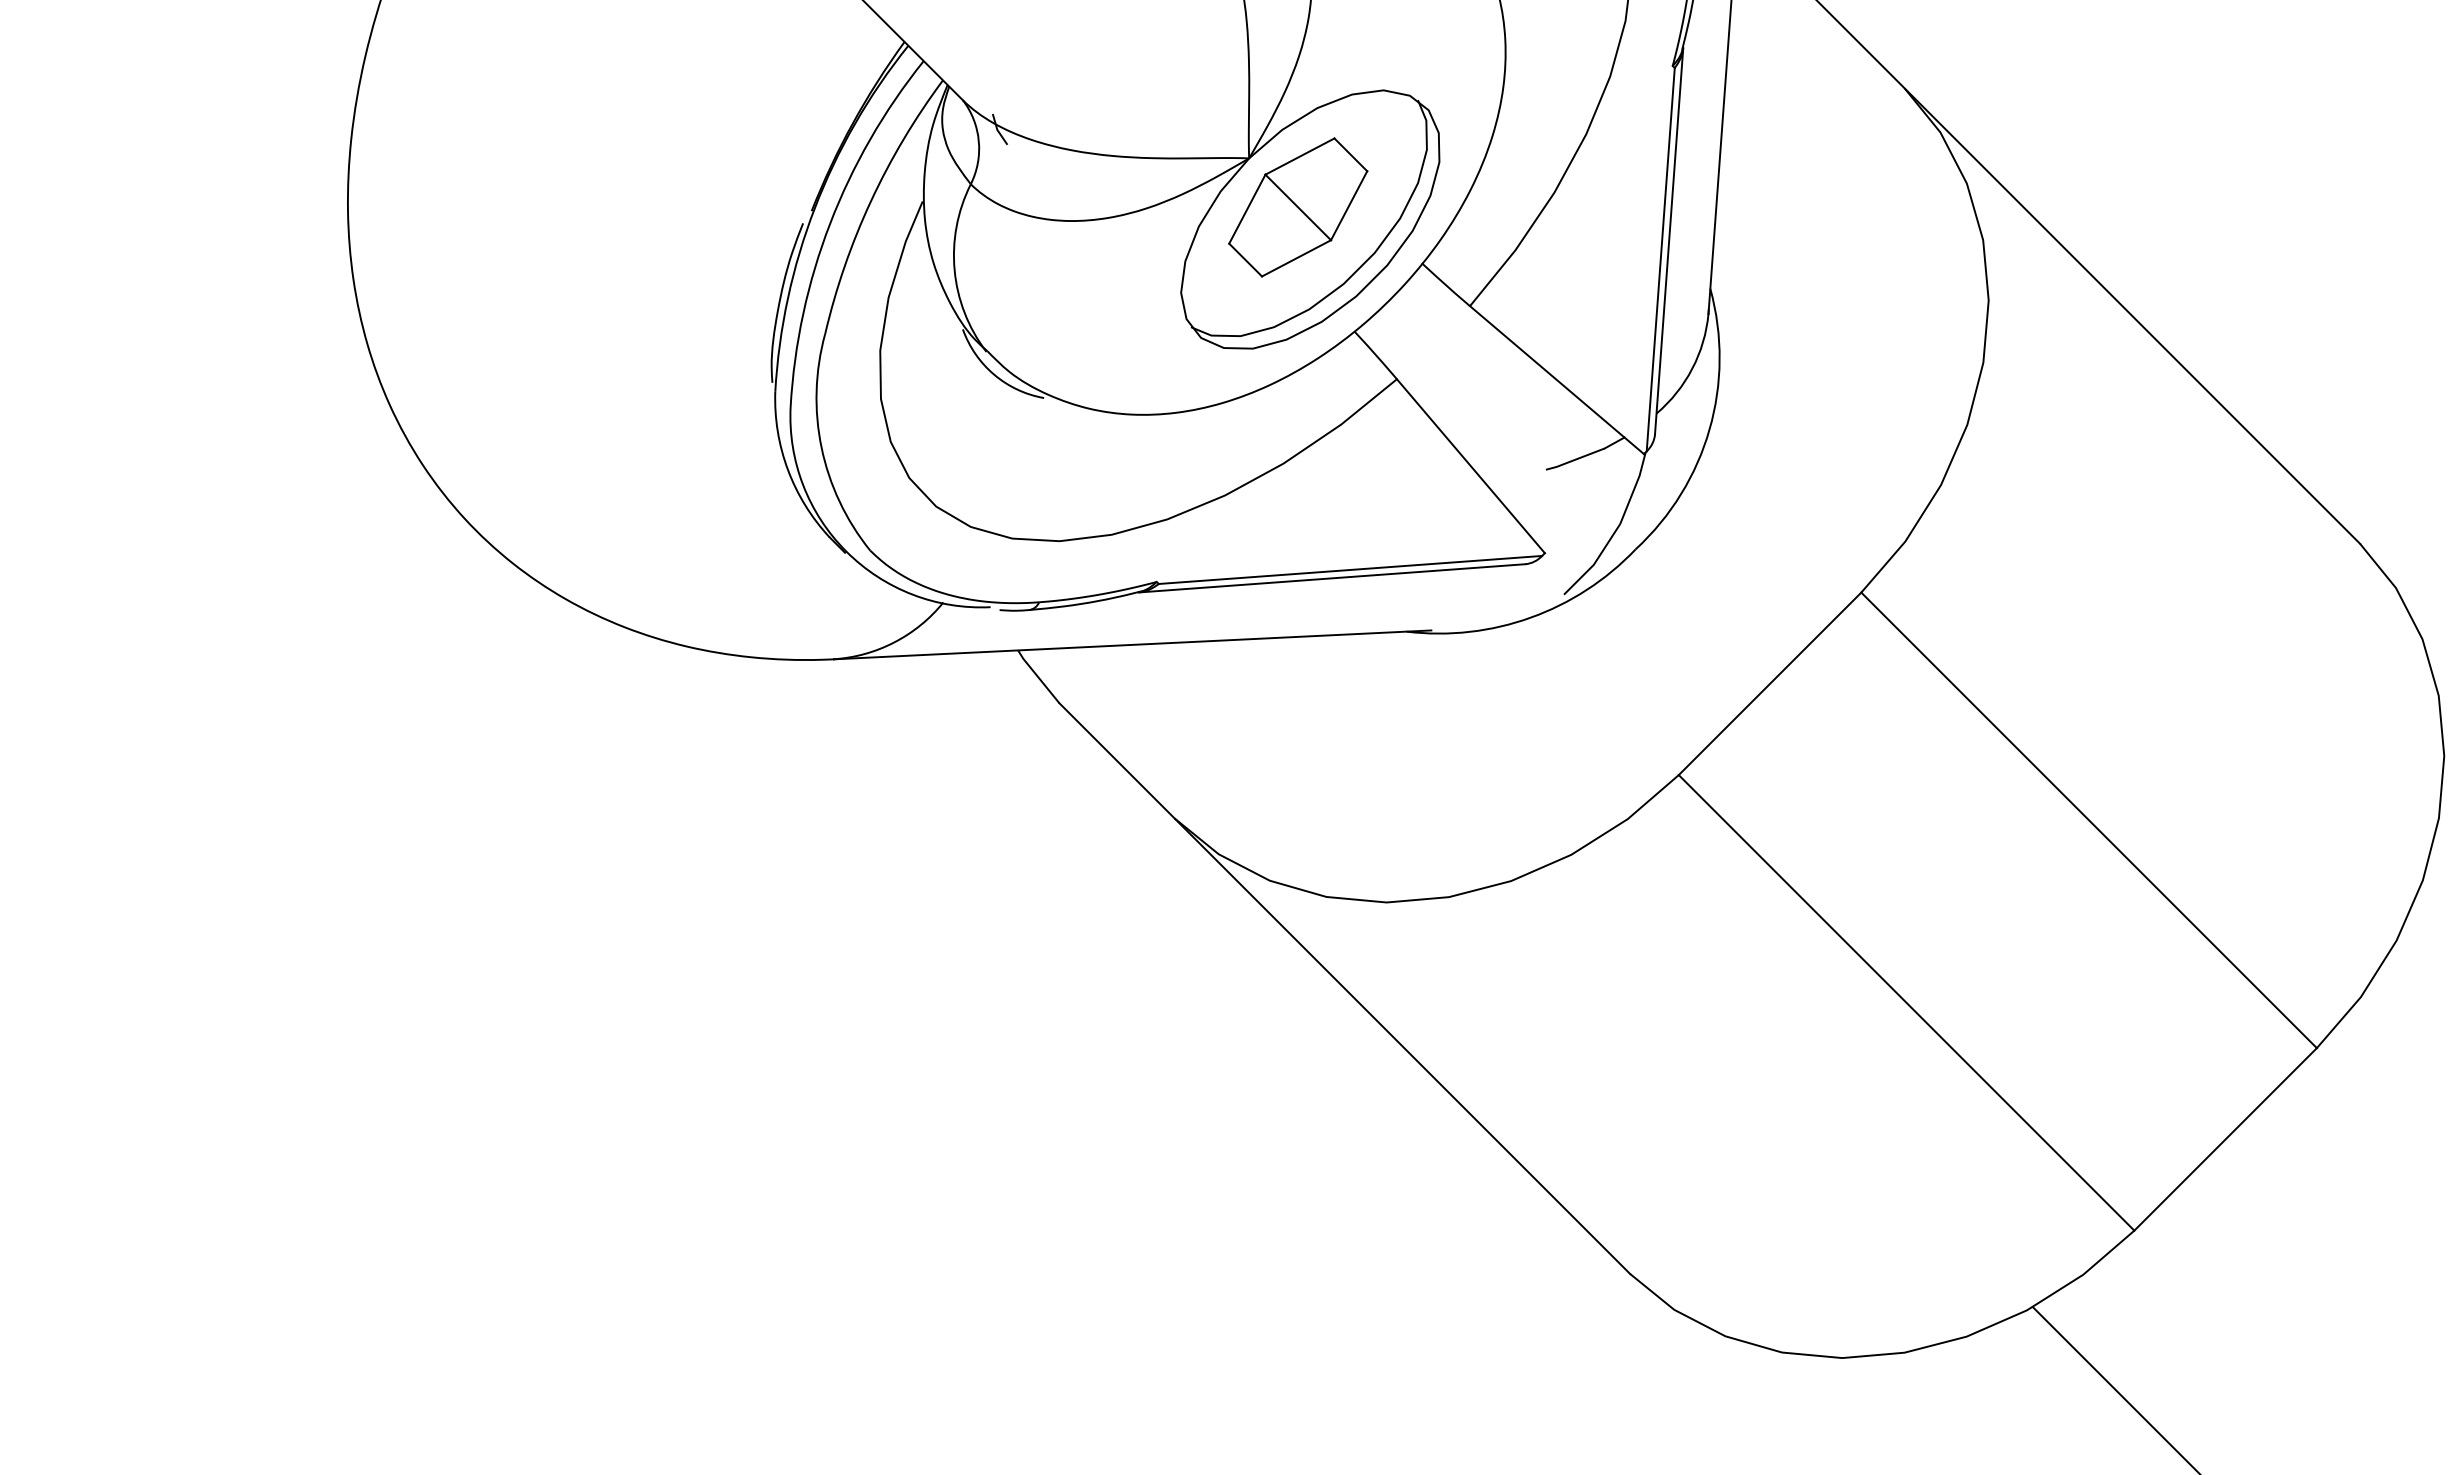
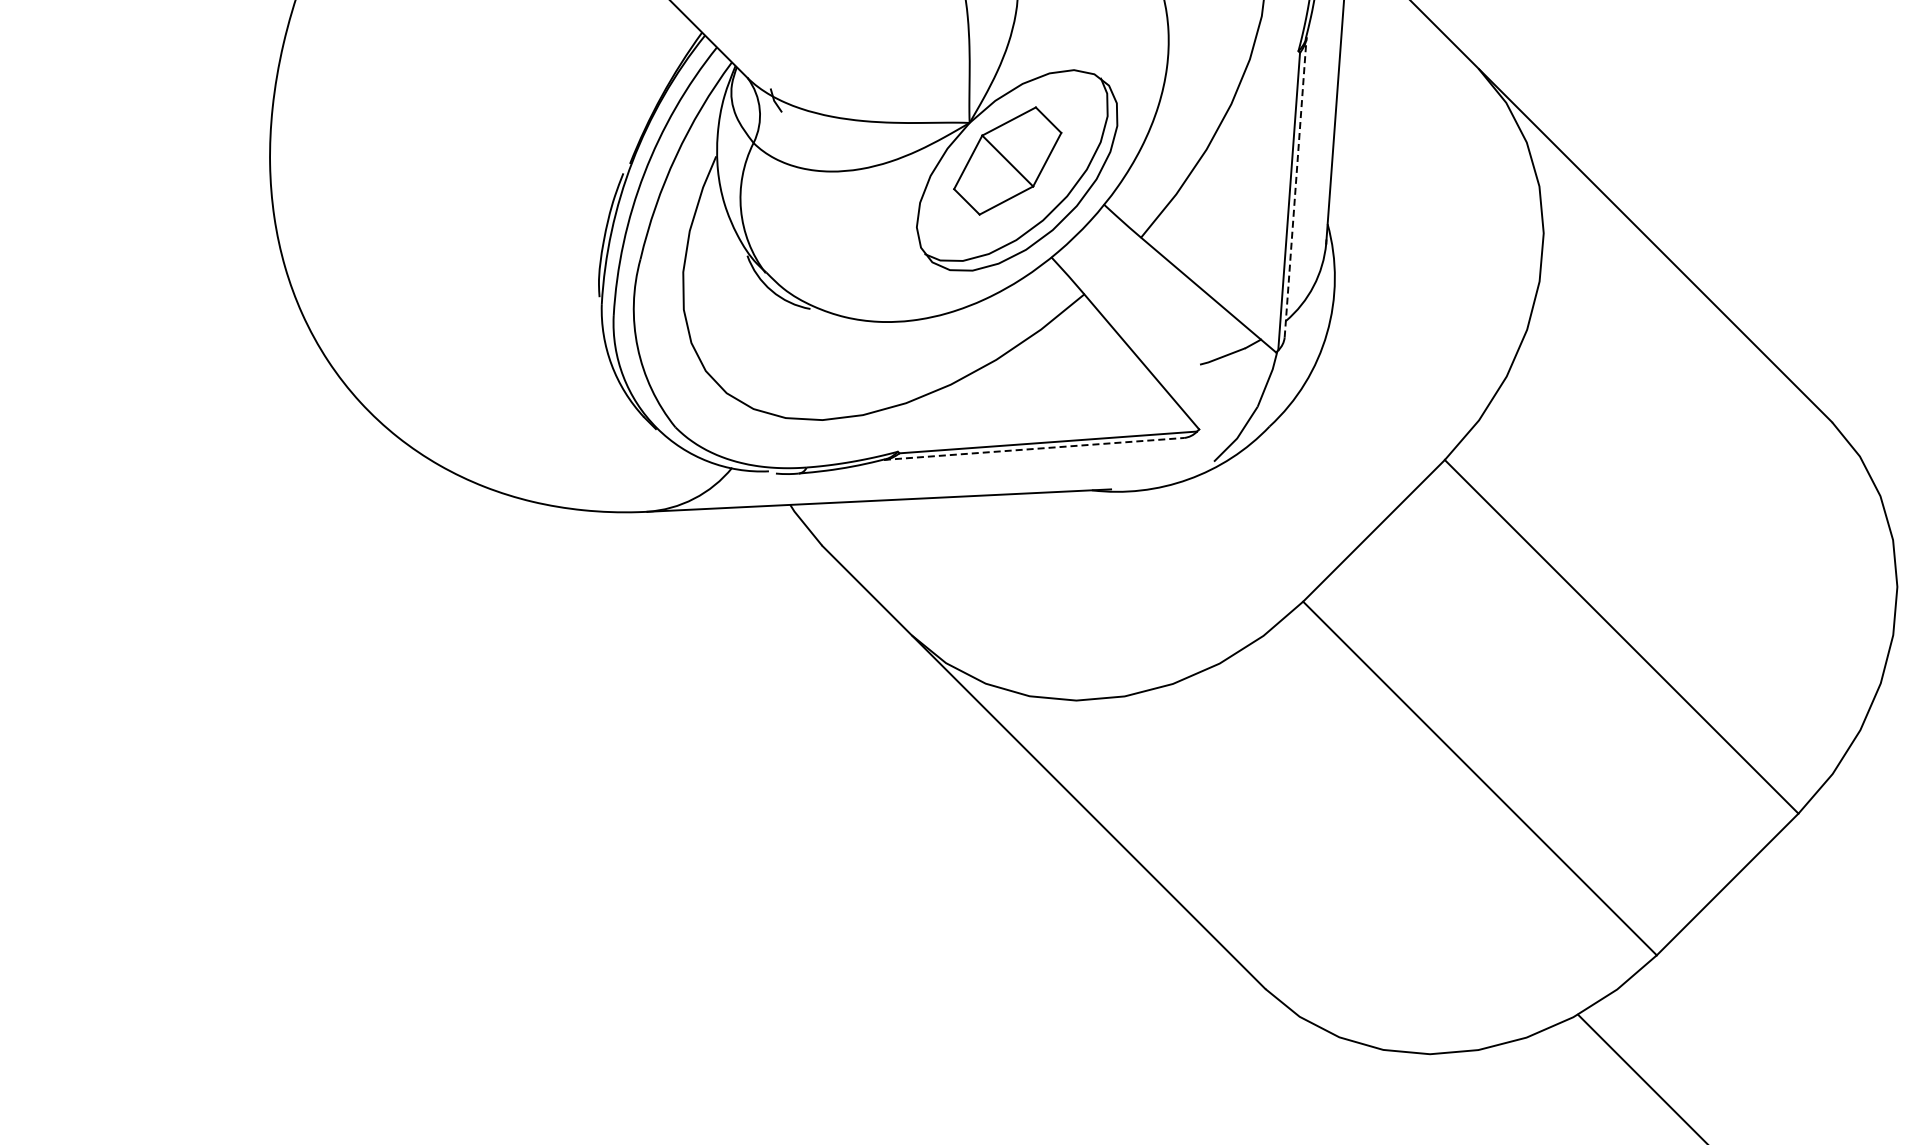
line: (1668, 240) -> (1295, 186), solid -> dashed
line: (1332, 577) -> (1034, 448), solid -> dashed

